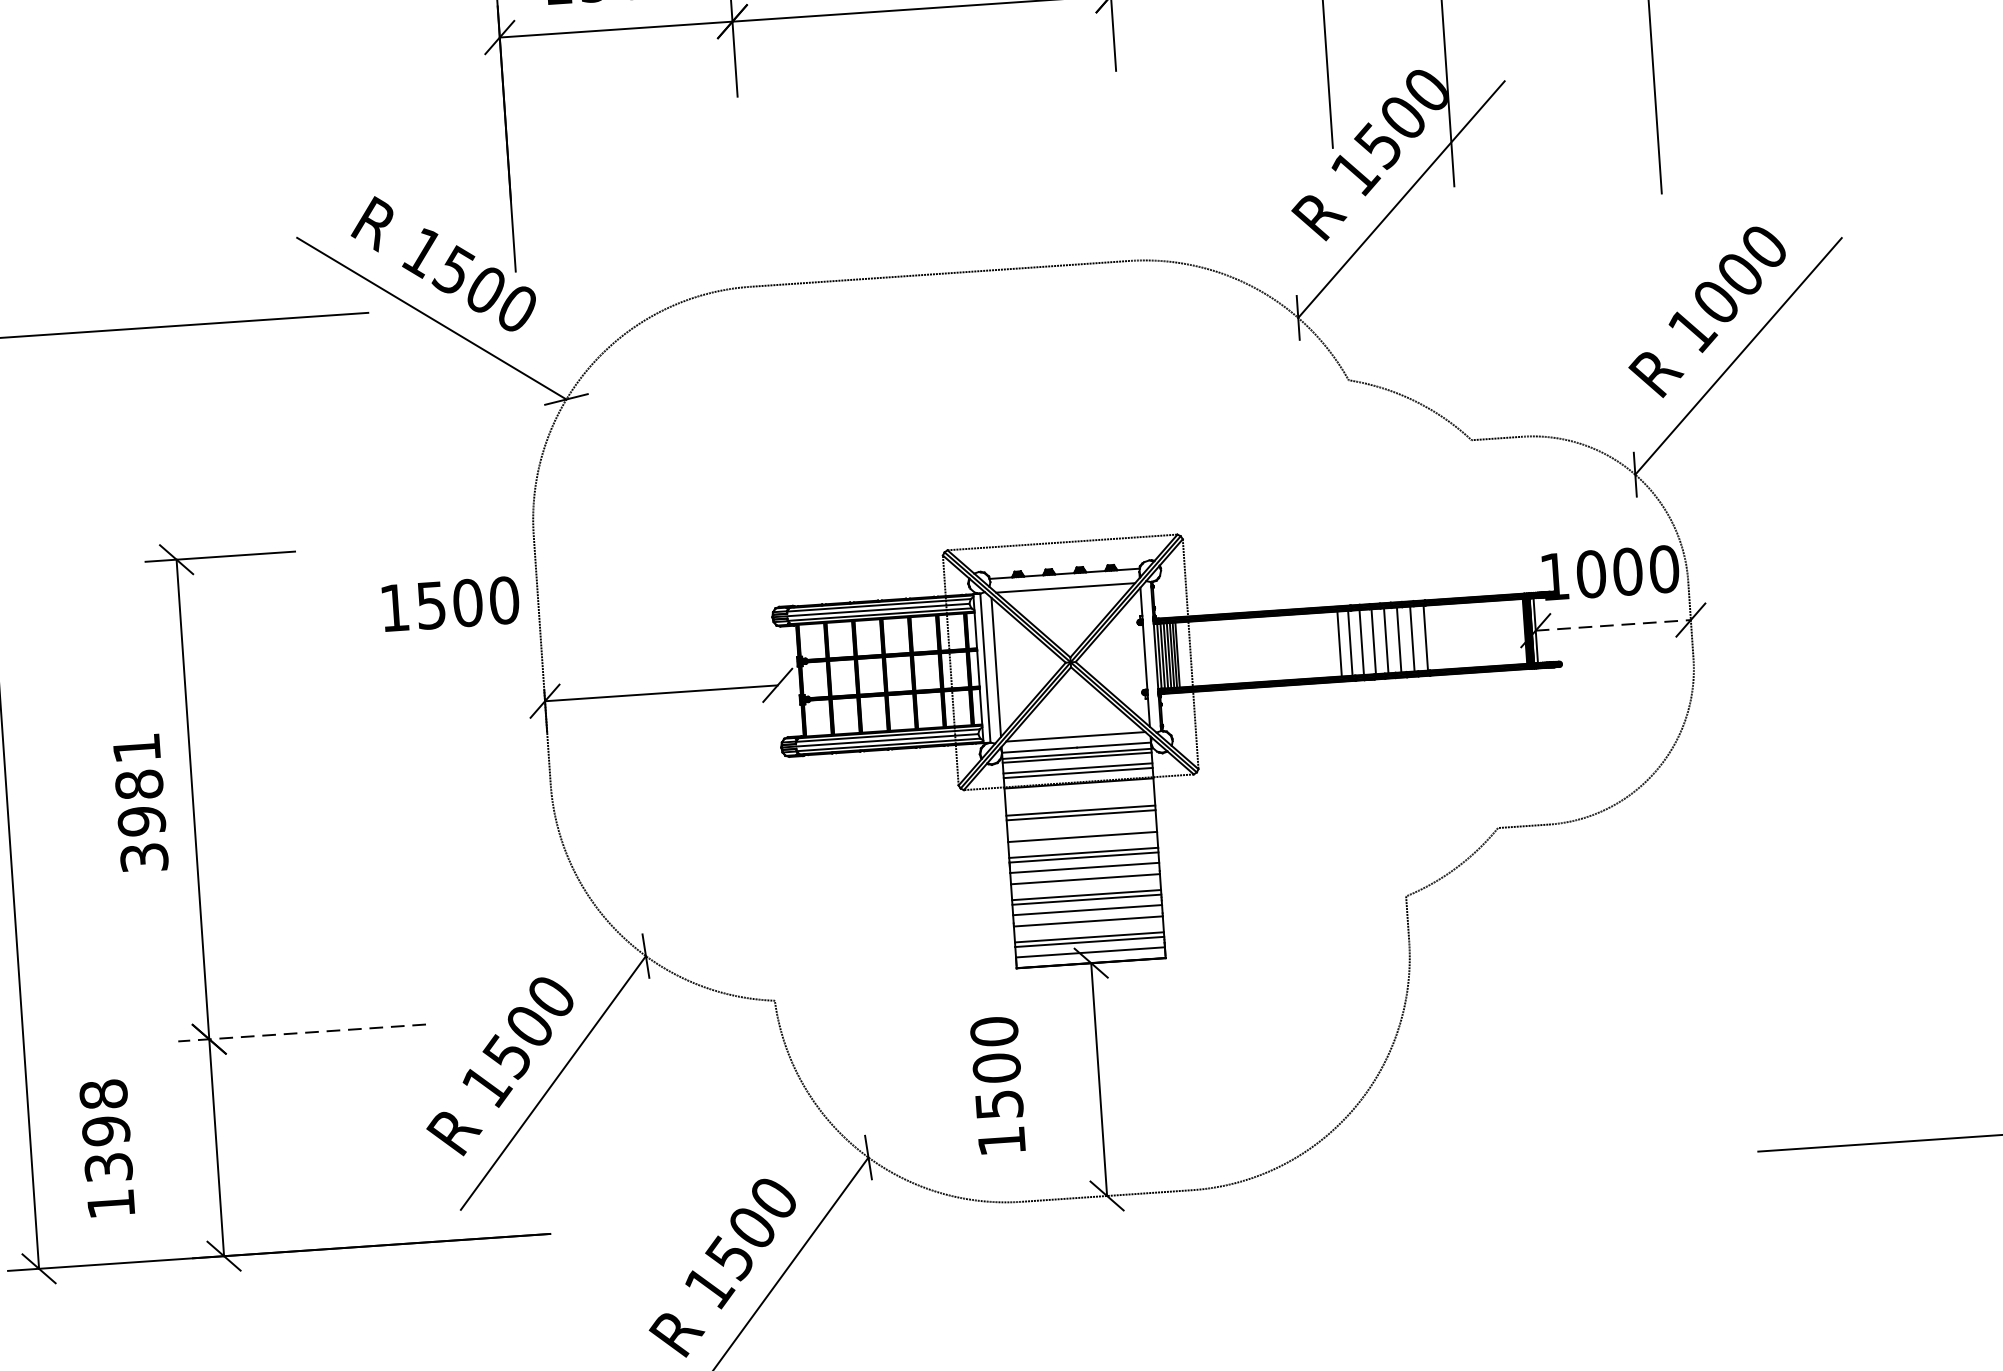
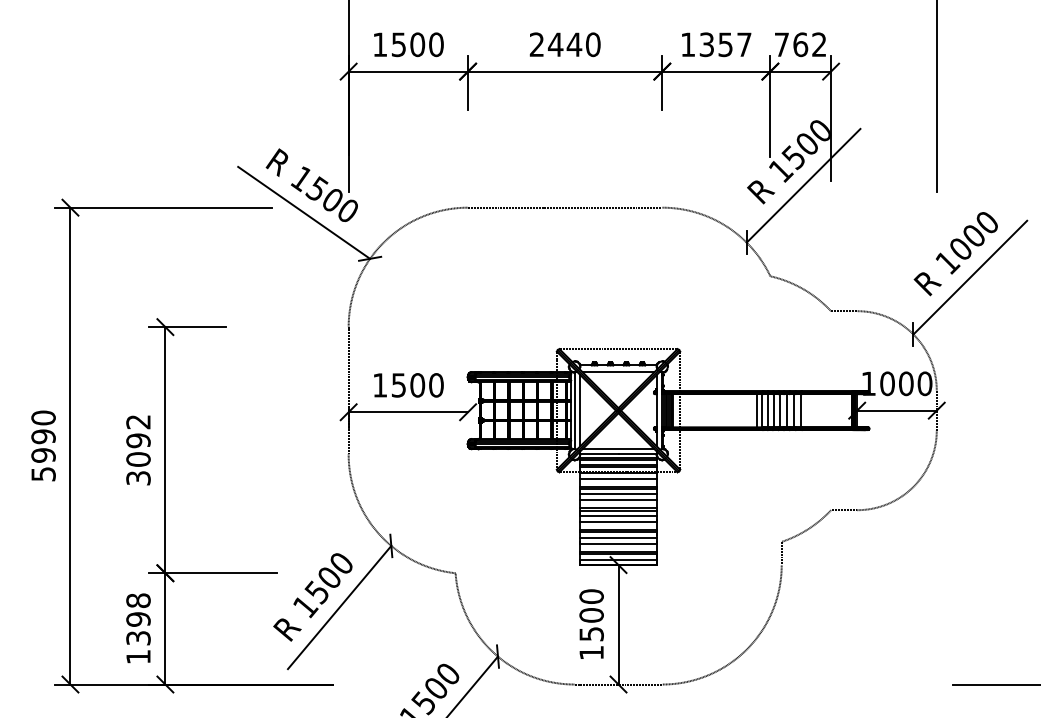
text: (450, 604) -> (408, 385), moved
line: (1612, 625) -> (896, 410), dashed -> solid
text: (139, 784) -> (138, 440), 3981 -> 3092
line: (1079, 794) -> (618, 478), added
line: (1081, 825) -> (618, 494), added
line: (303, 1033) -> (213, 573), dashed -> solid
text: (997, 1083) -> (591, 623), moved
text: (107, 1148) -> (138, 628), moved

